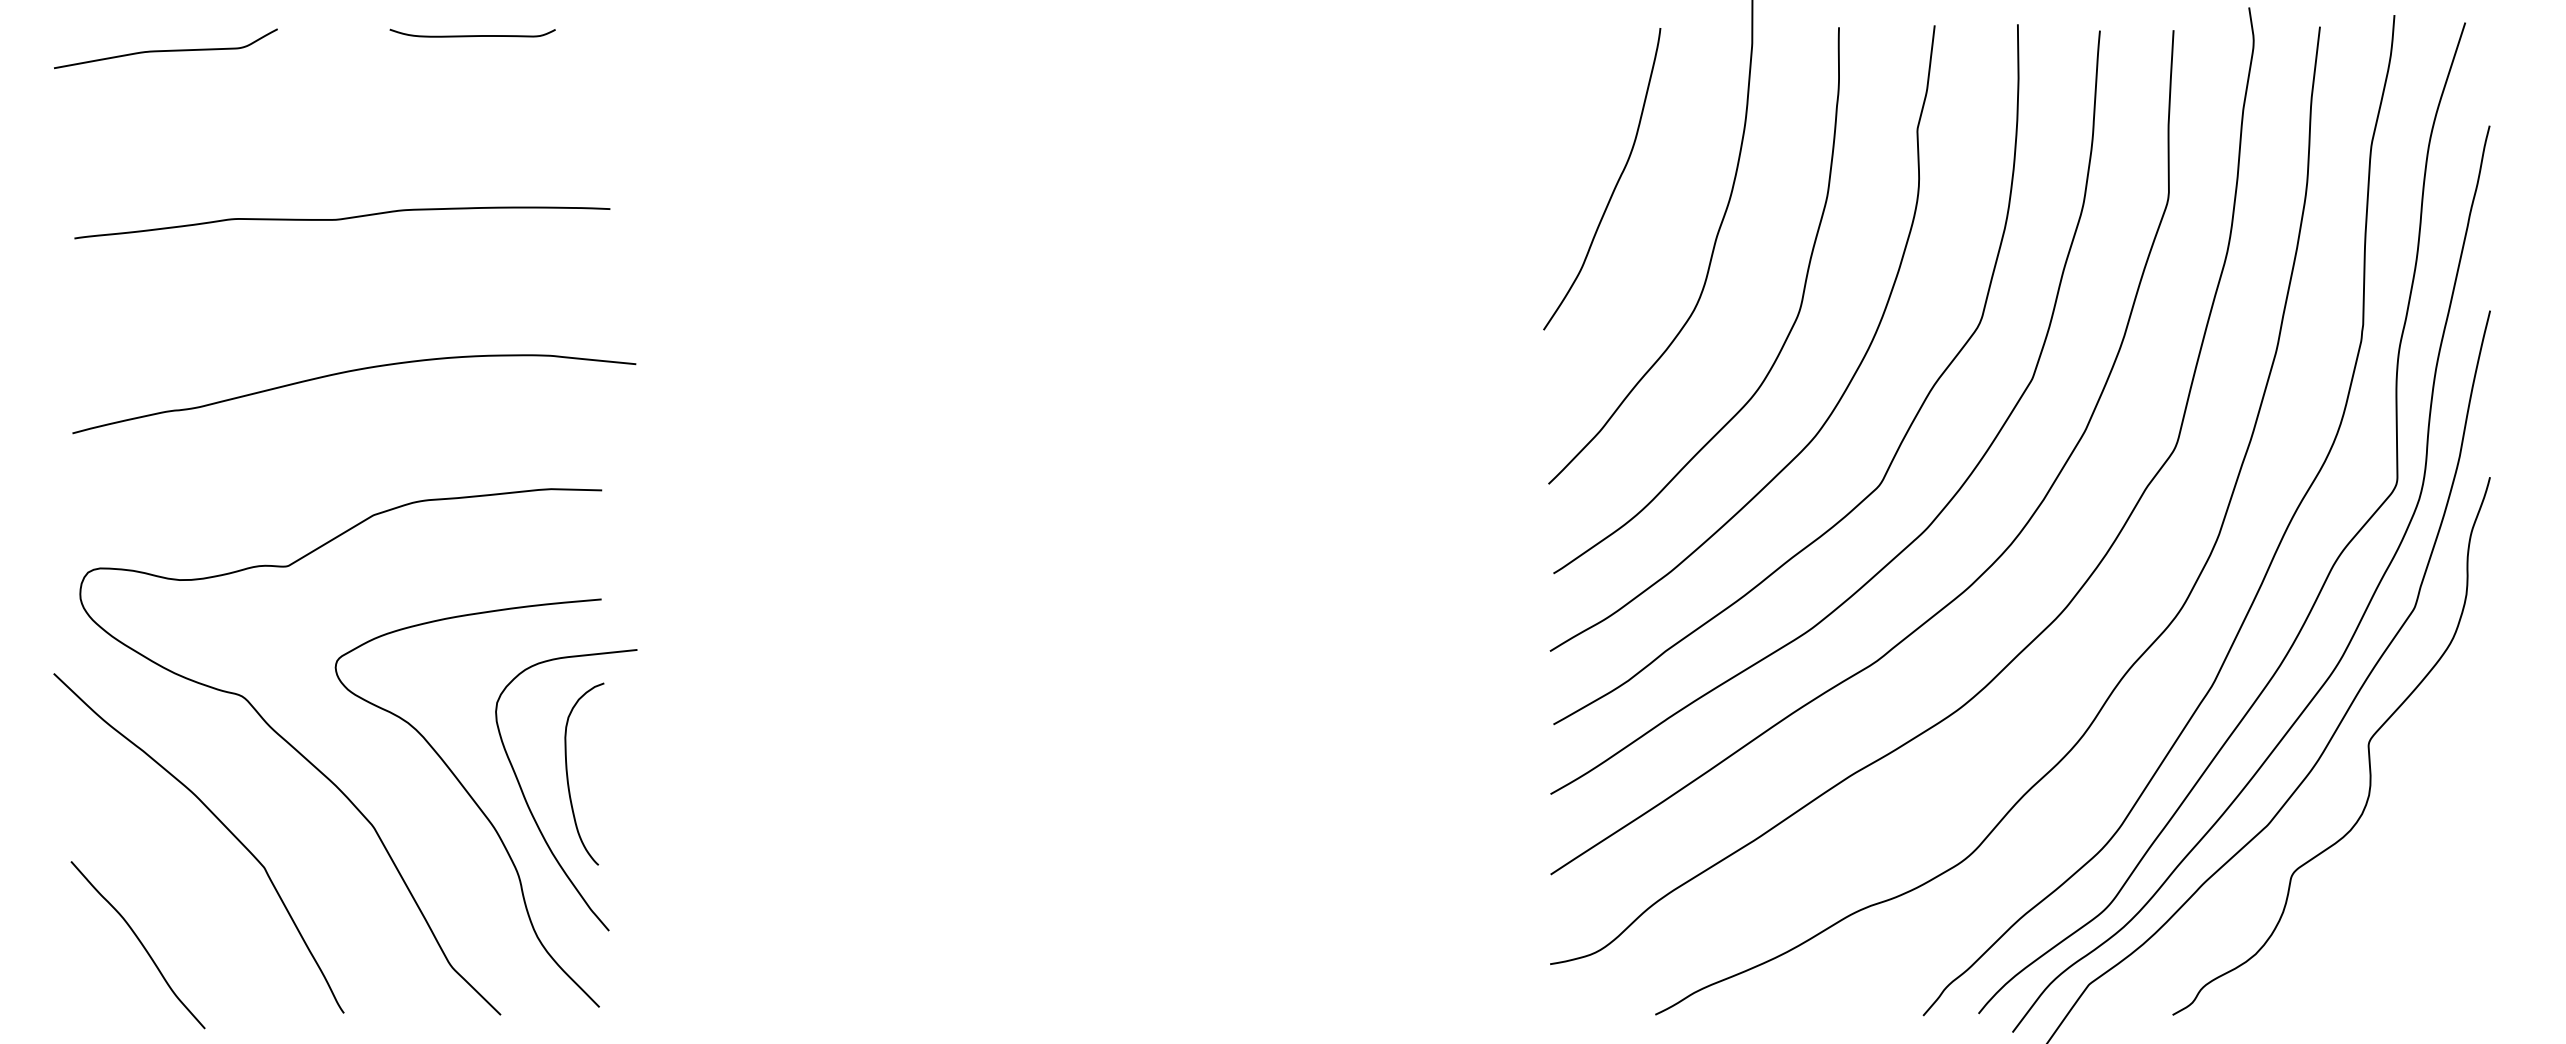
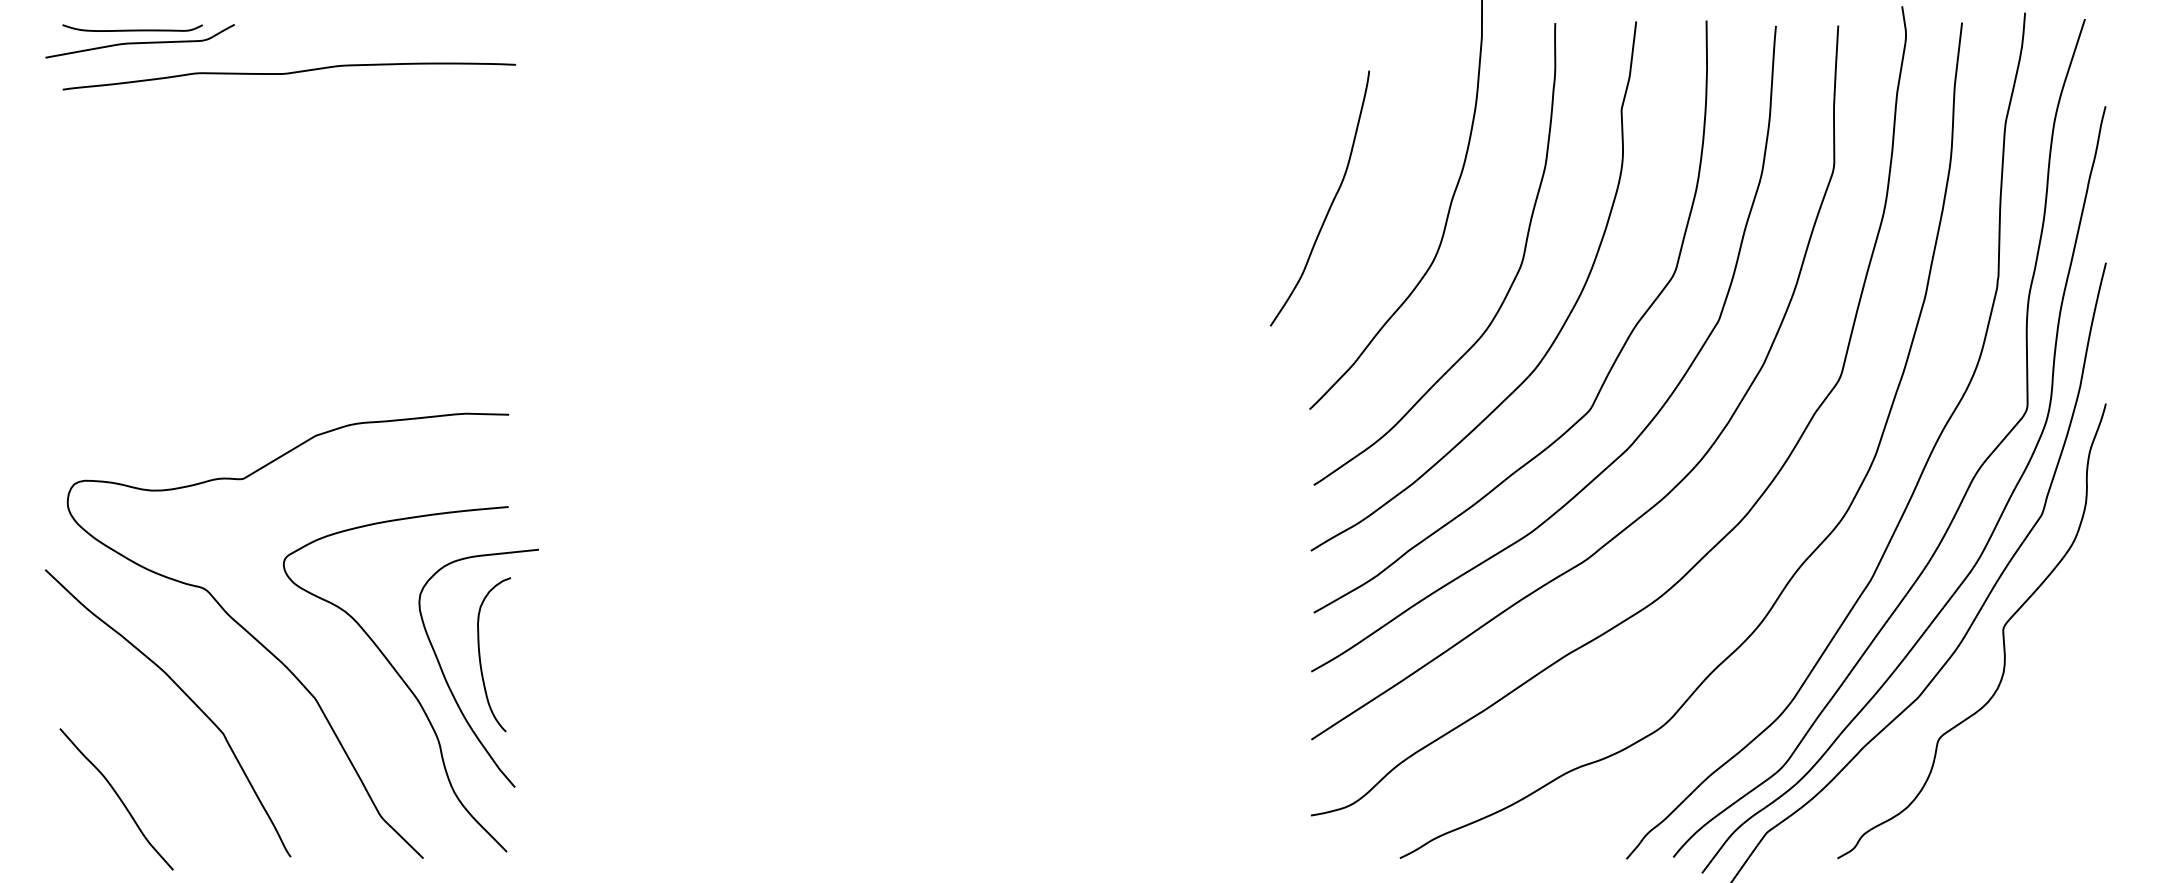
curve: (472, 34) -> (132, 29), moved
curve: (1614, 186) -> (1330, 204), moved
curve: (341, 220) -> (288, 74), moved
curve: (348, 373) -> (294, 315), removed

